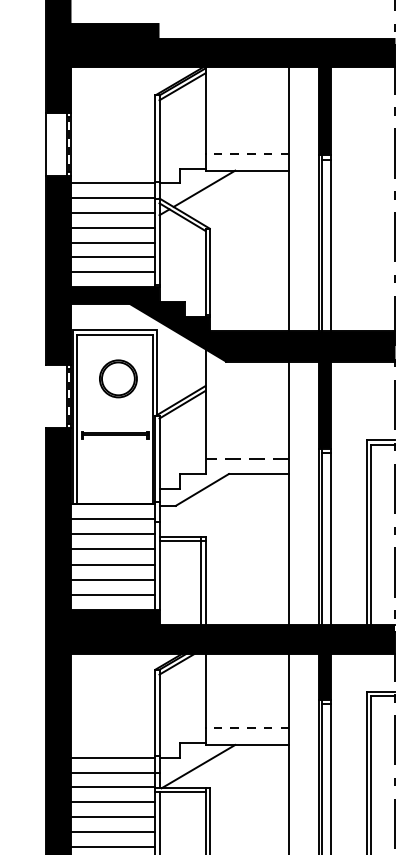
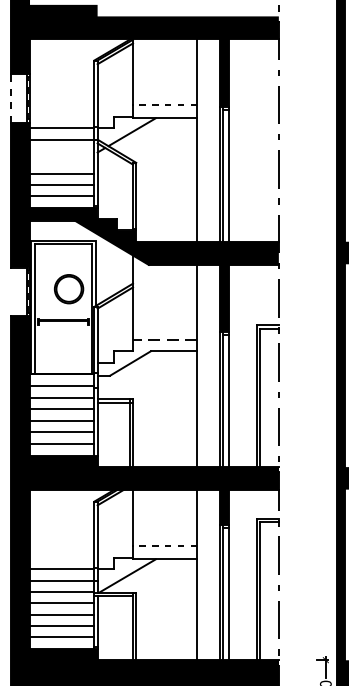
line: (46, 144) -> (10, 98), solid -> dashed
line: (113, 212) -> (62, 150), removed
line: (113, 228) -> (62, 162), removed
part: (119, 379) -> (69, 289), moved

